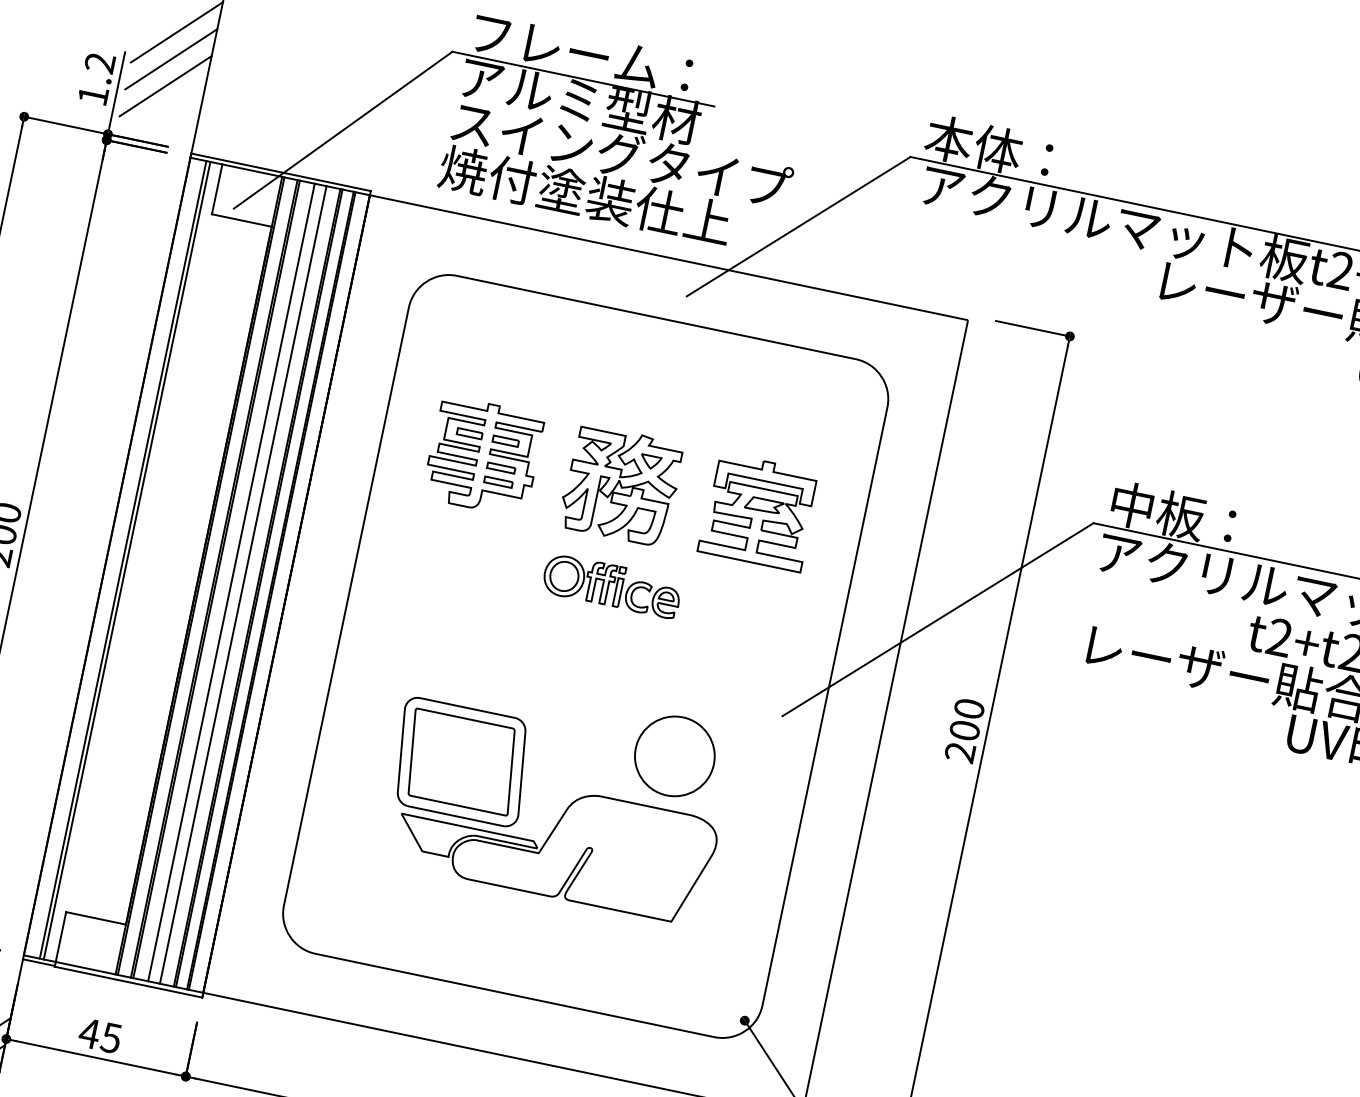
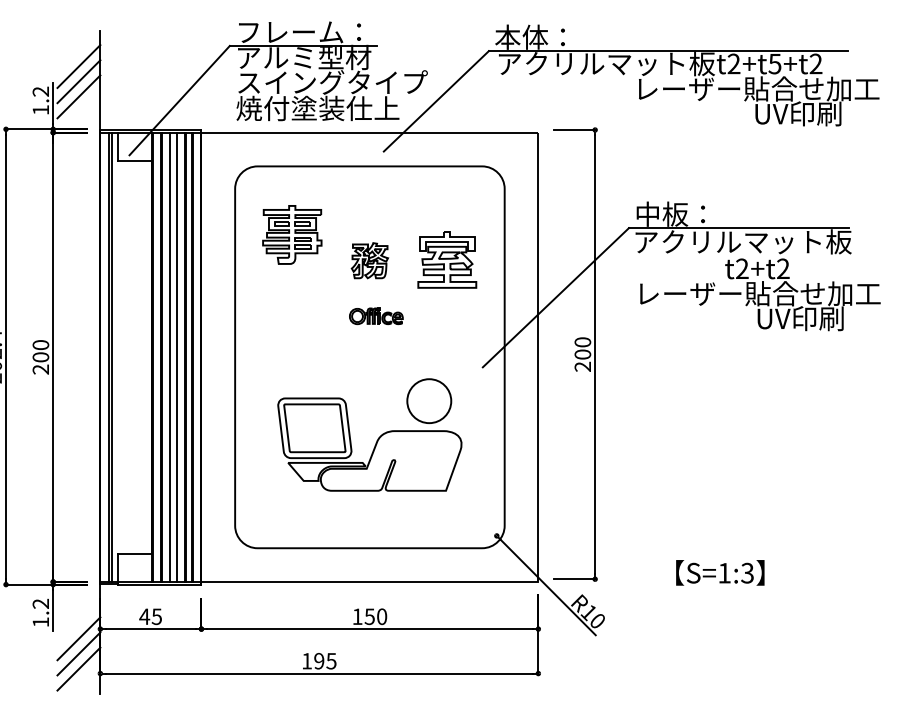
part: (484, 455) -> (292, 234), moved
part: (620, 484) -> (369, 260), size x0.6
part: (612, 586) -> (376, 316), size x0.7

